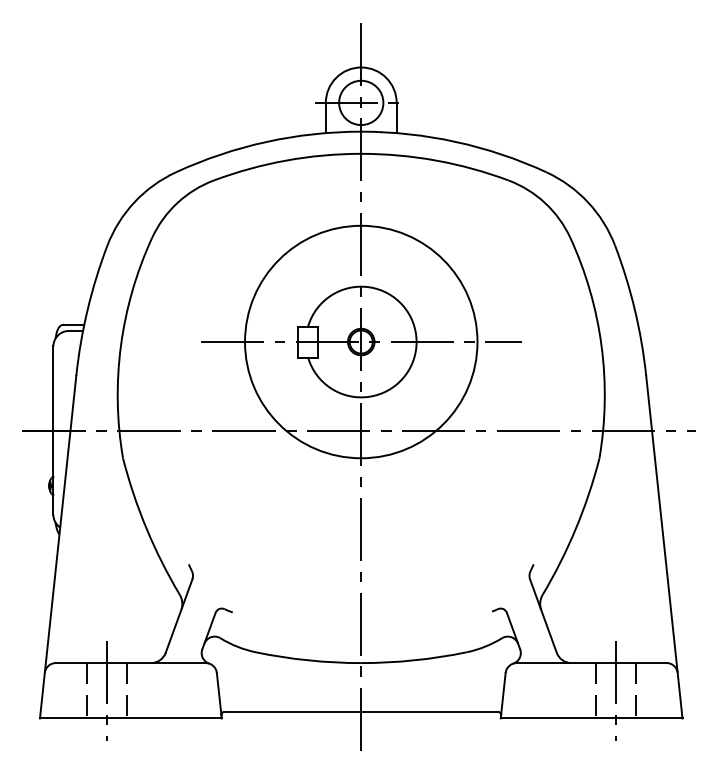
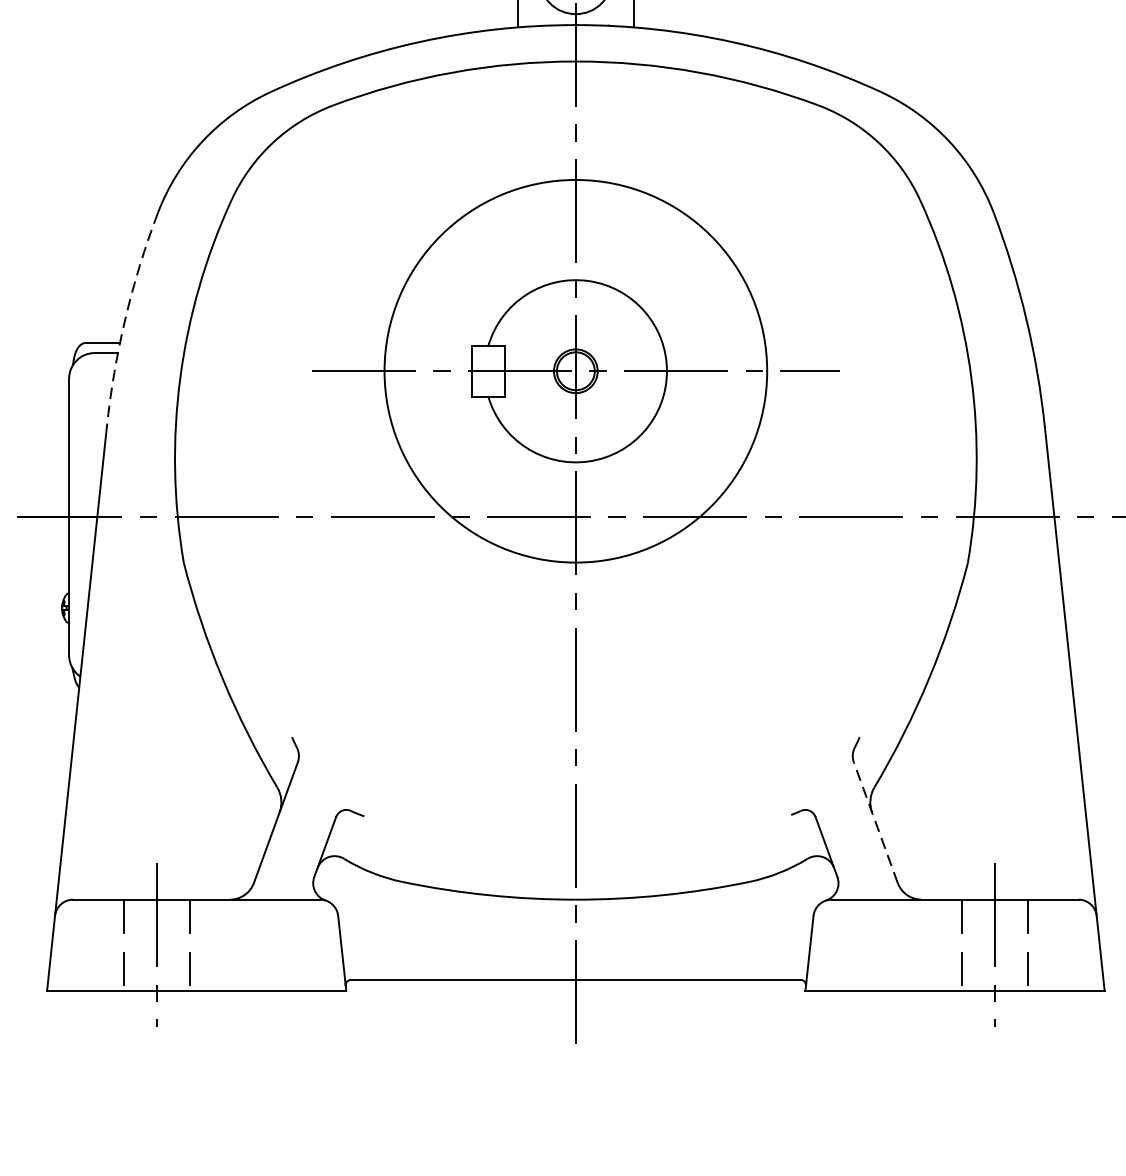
arc: (87, 309) -> (125, 317), solid -> dashed
line: (543, 616) -> (875, 823), solid -> dashed

